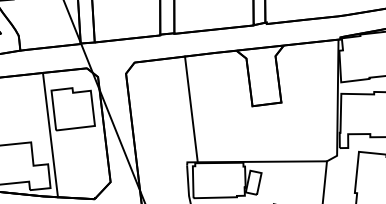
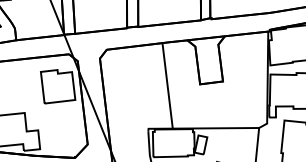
line: (191, 109) -> (167, 85), moved
line: (49, 134) -> (39, 106), removed

